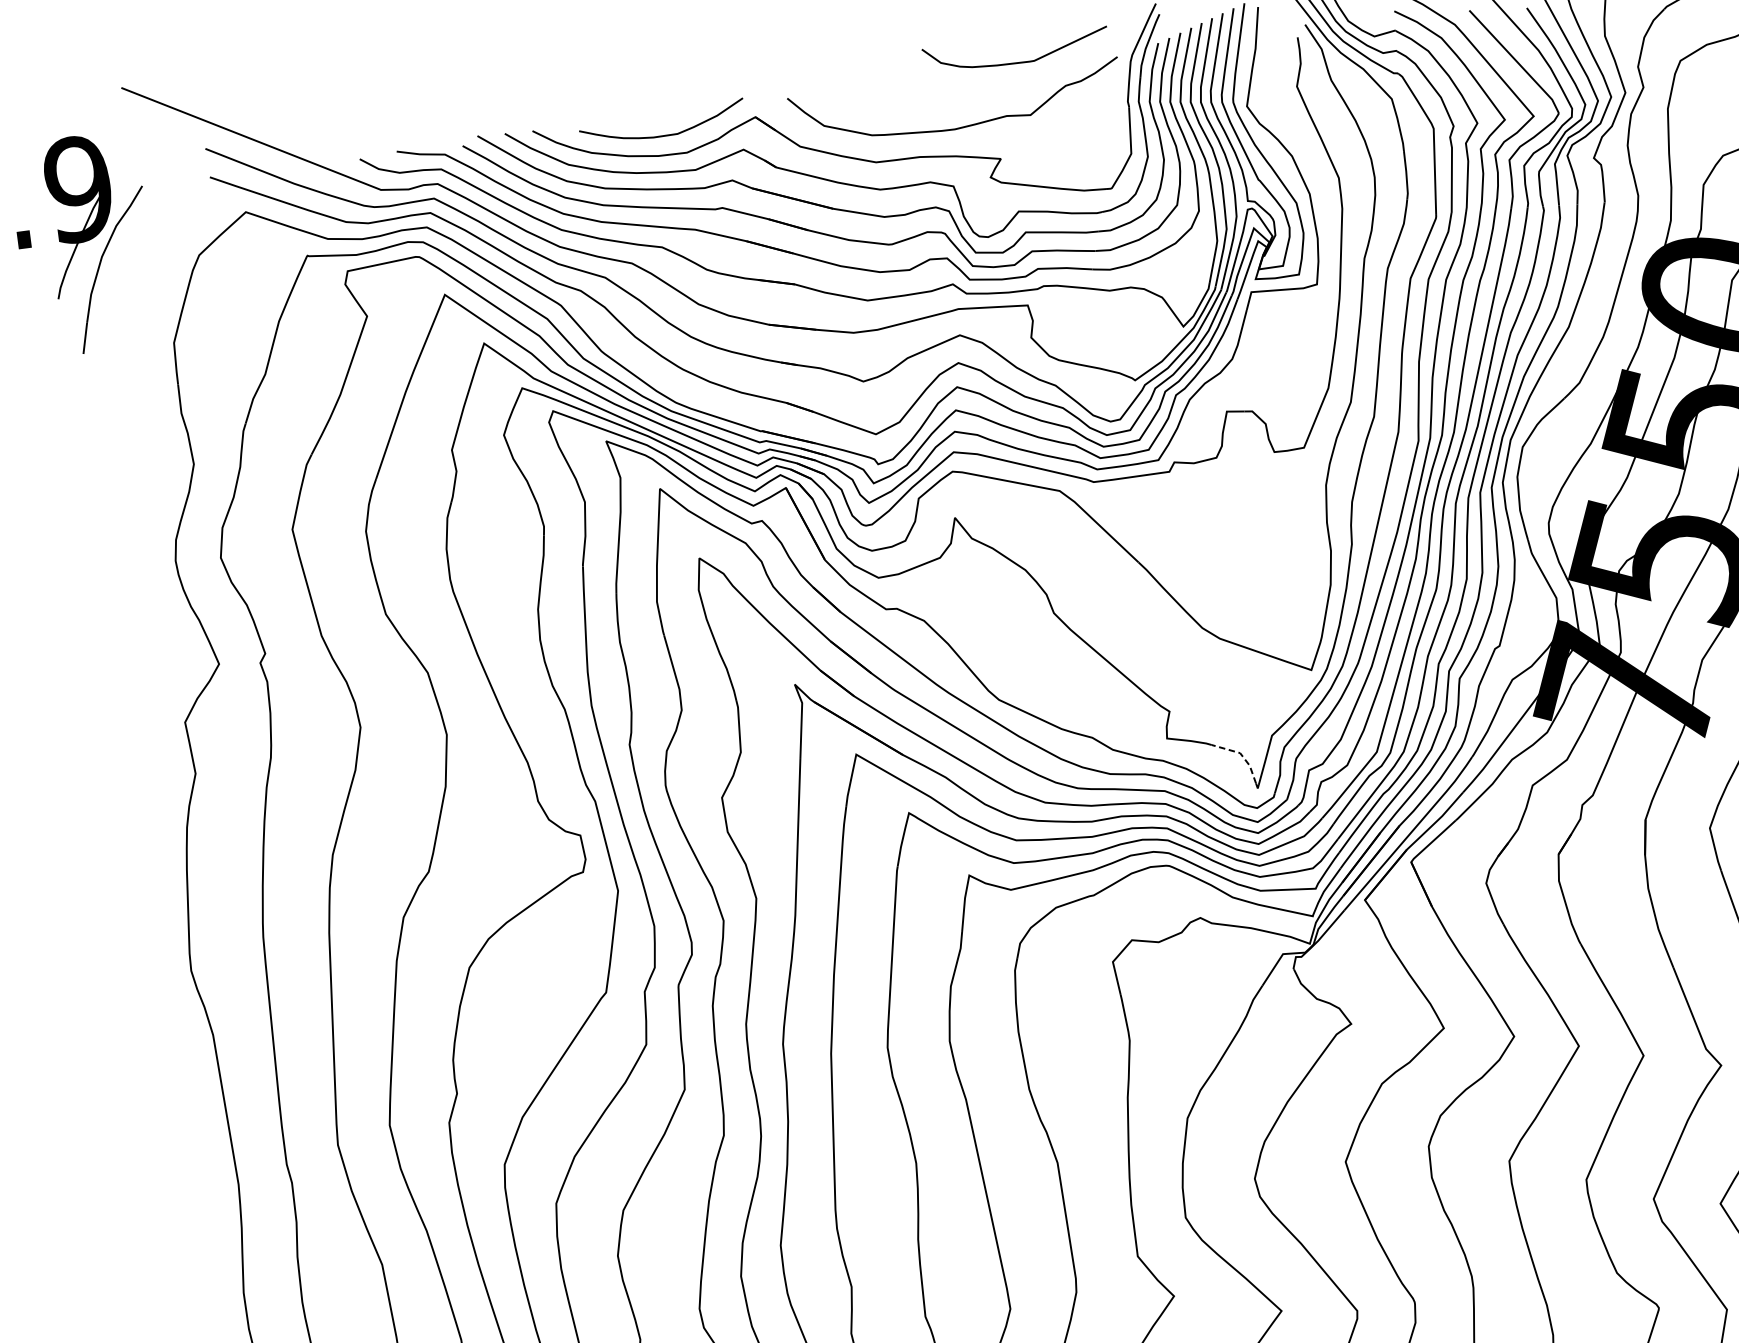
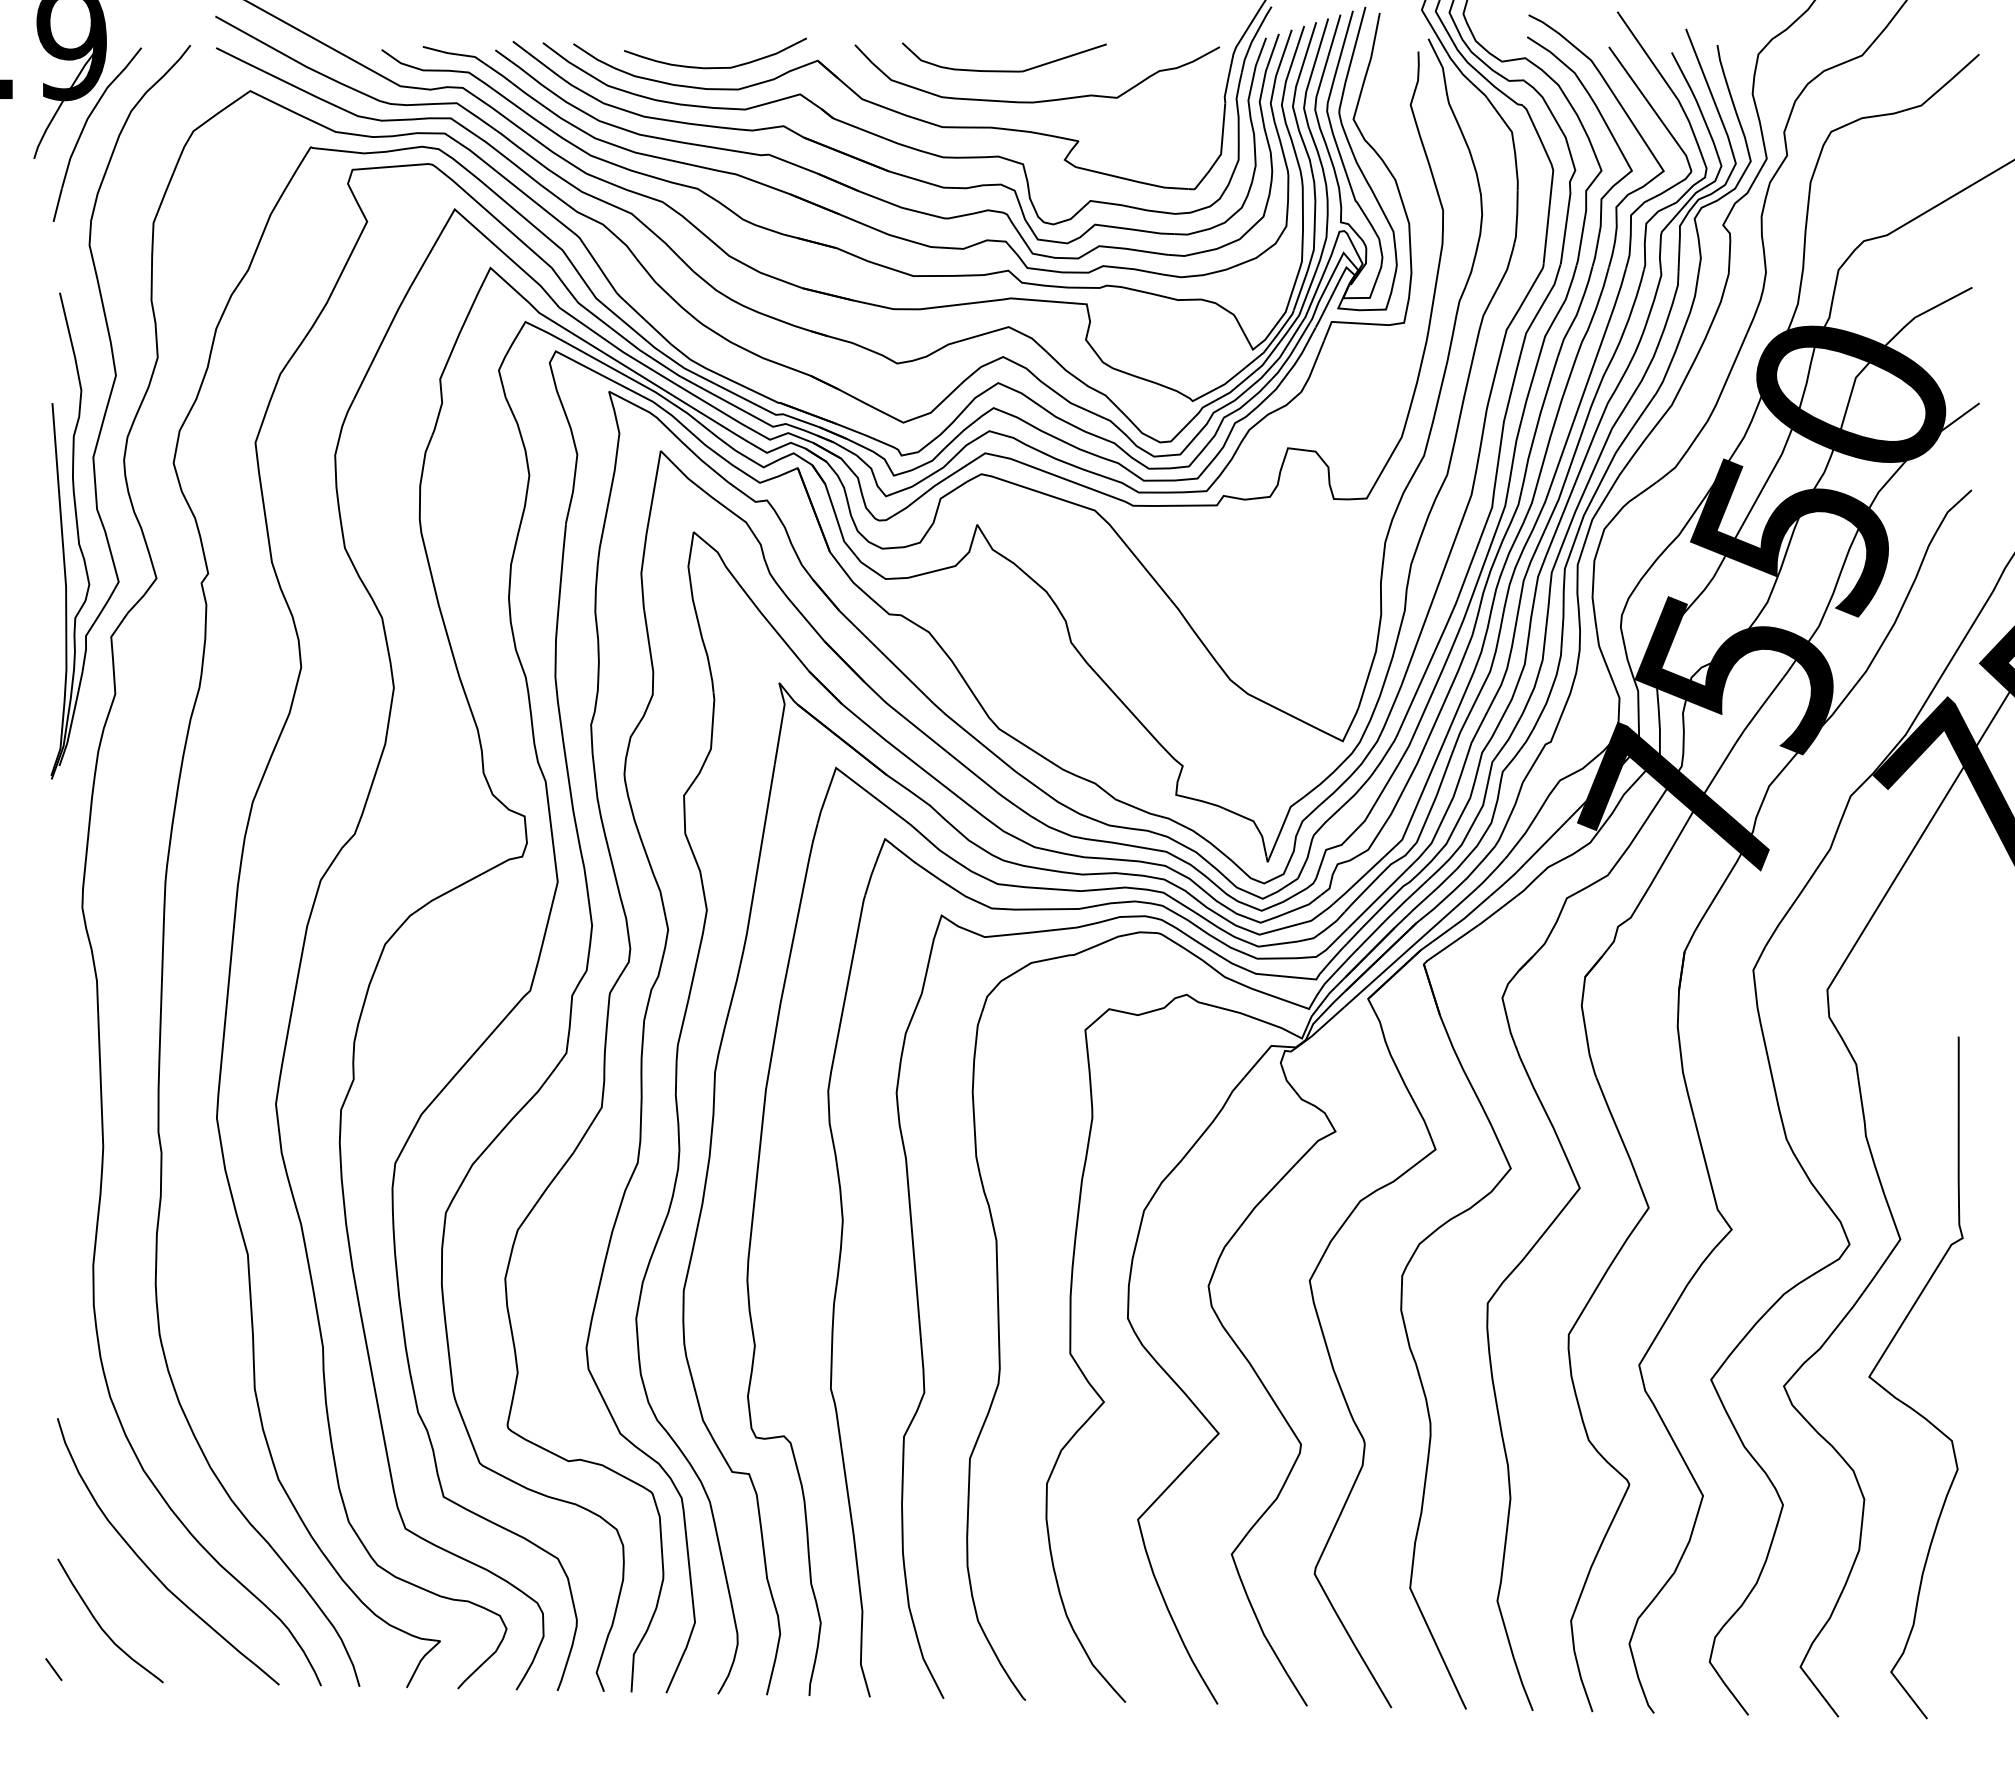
curve: (1016, 62) -> (1003, 70), moved
part: (154, 517) -> (107, 409), added
line: (1241, 755) -> (1254, 823), dashed -> solid

